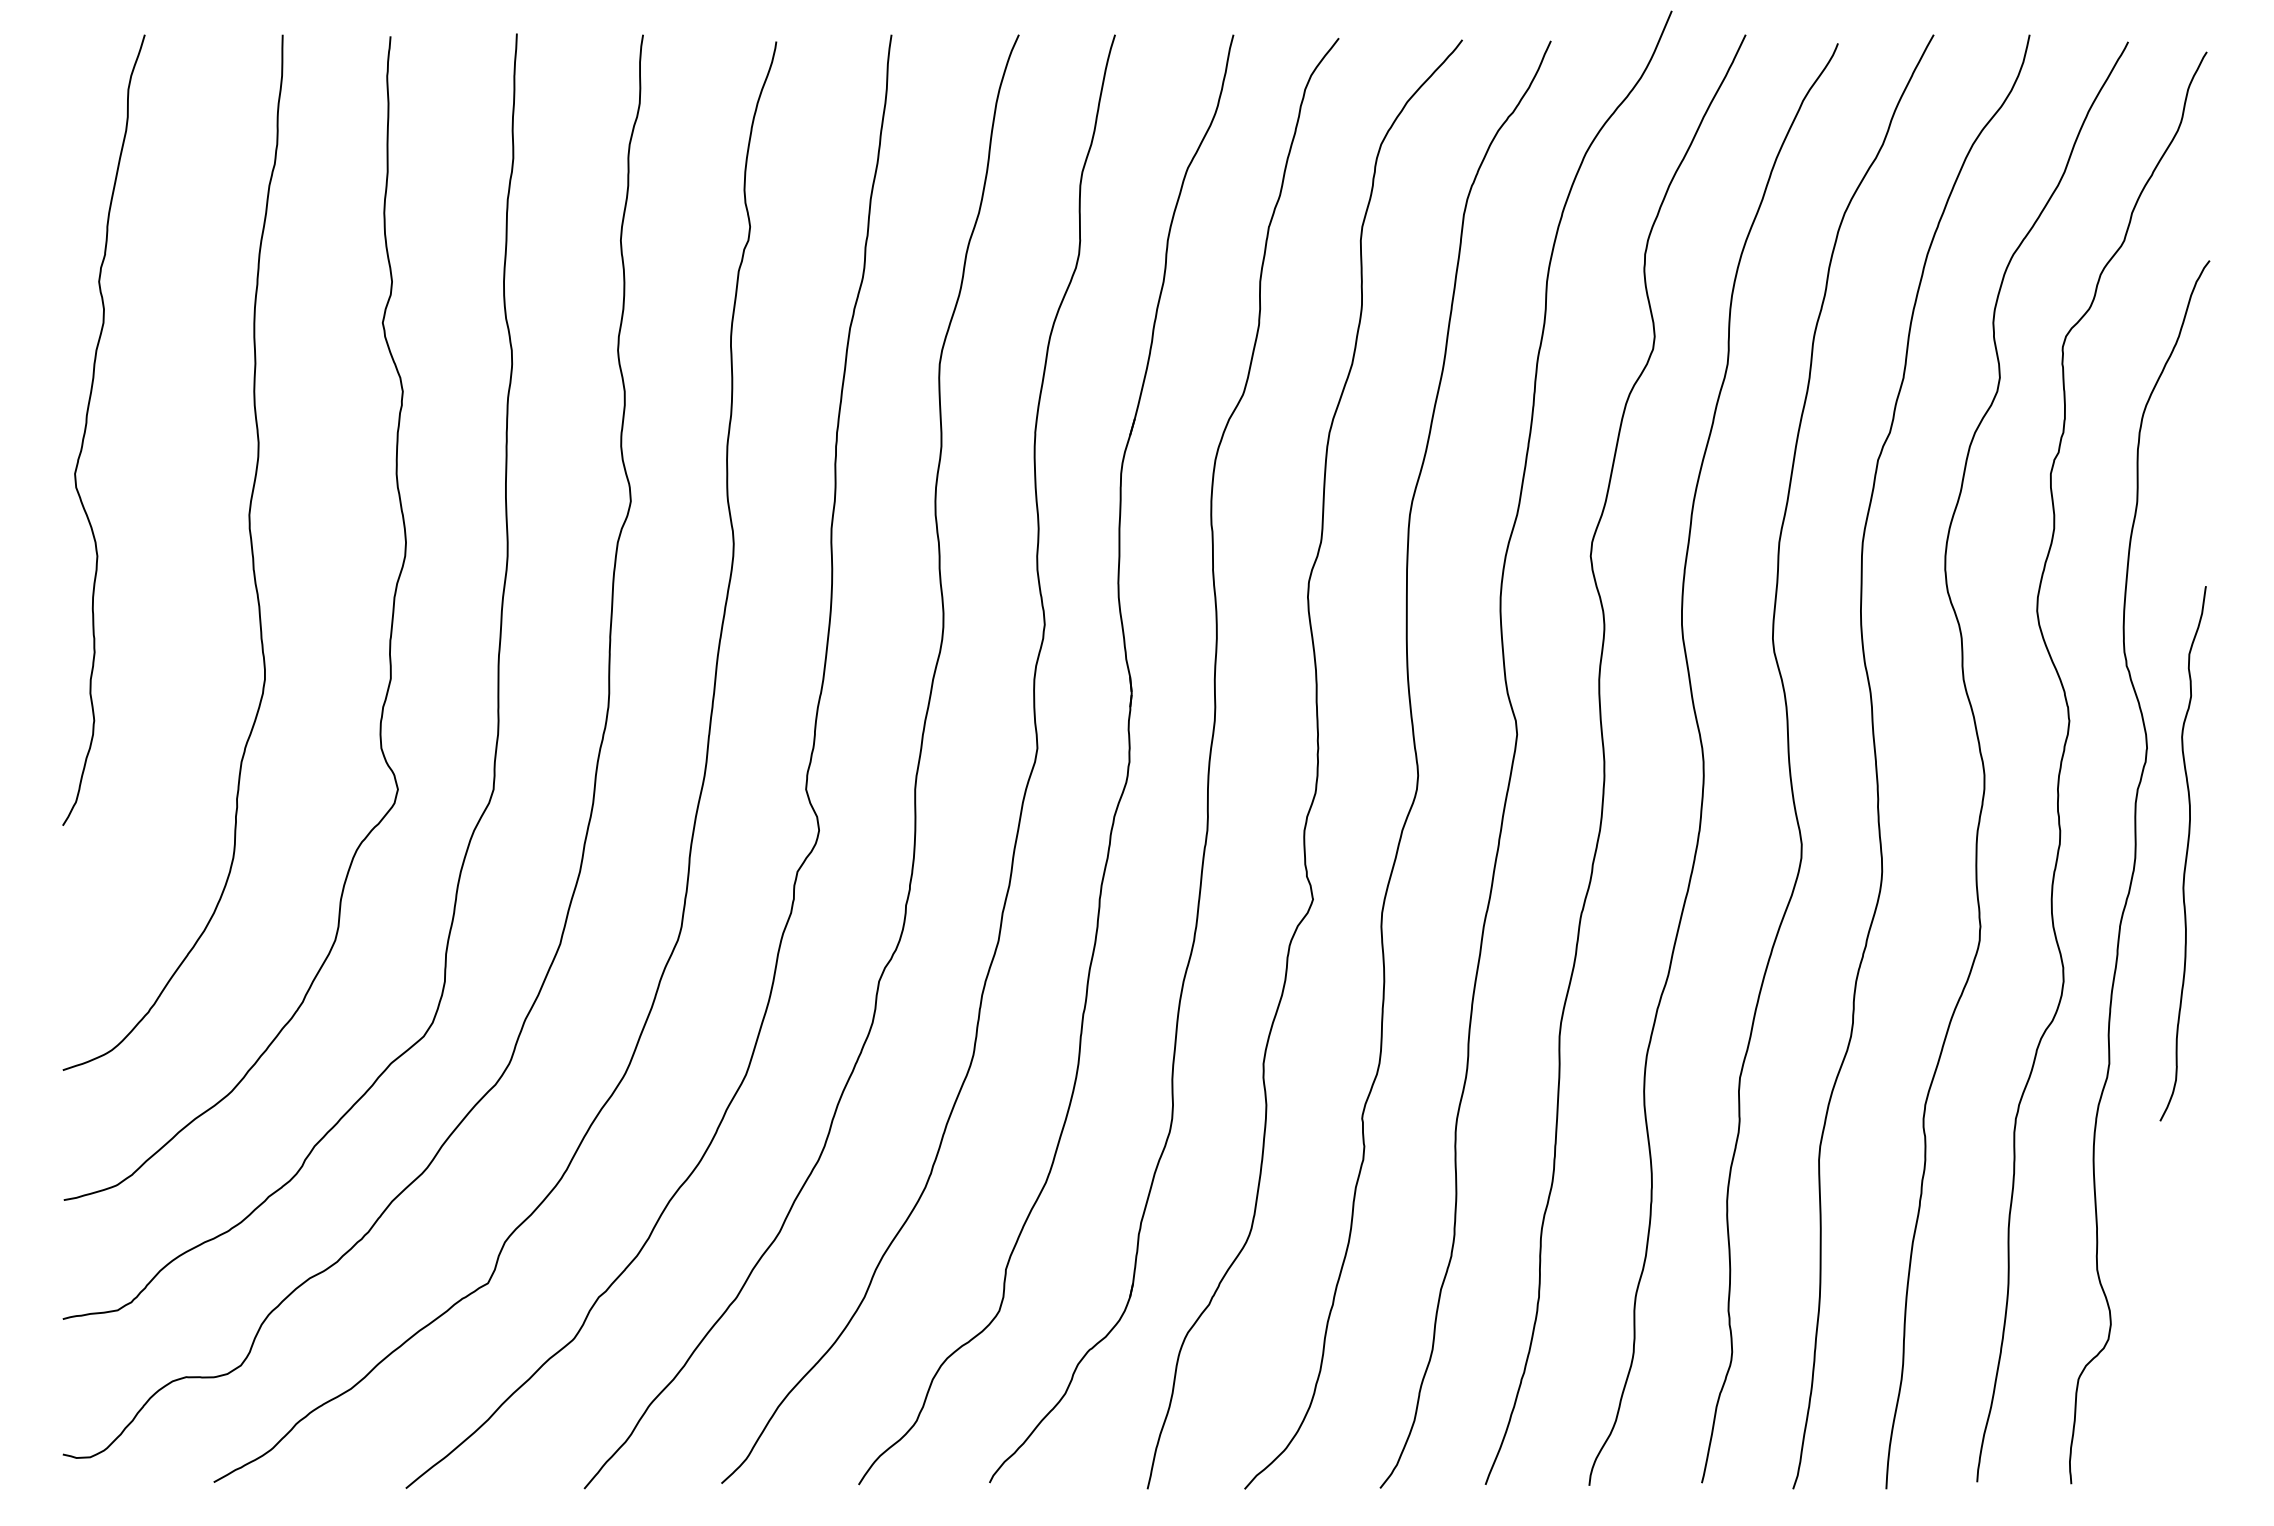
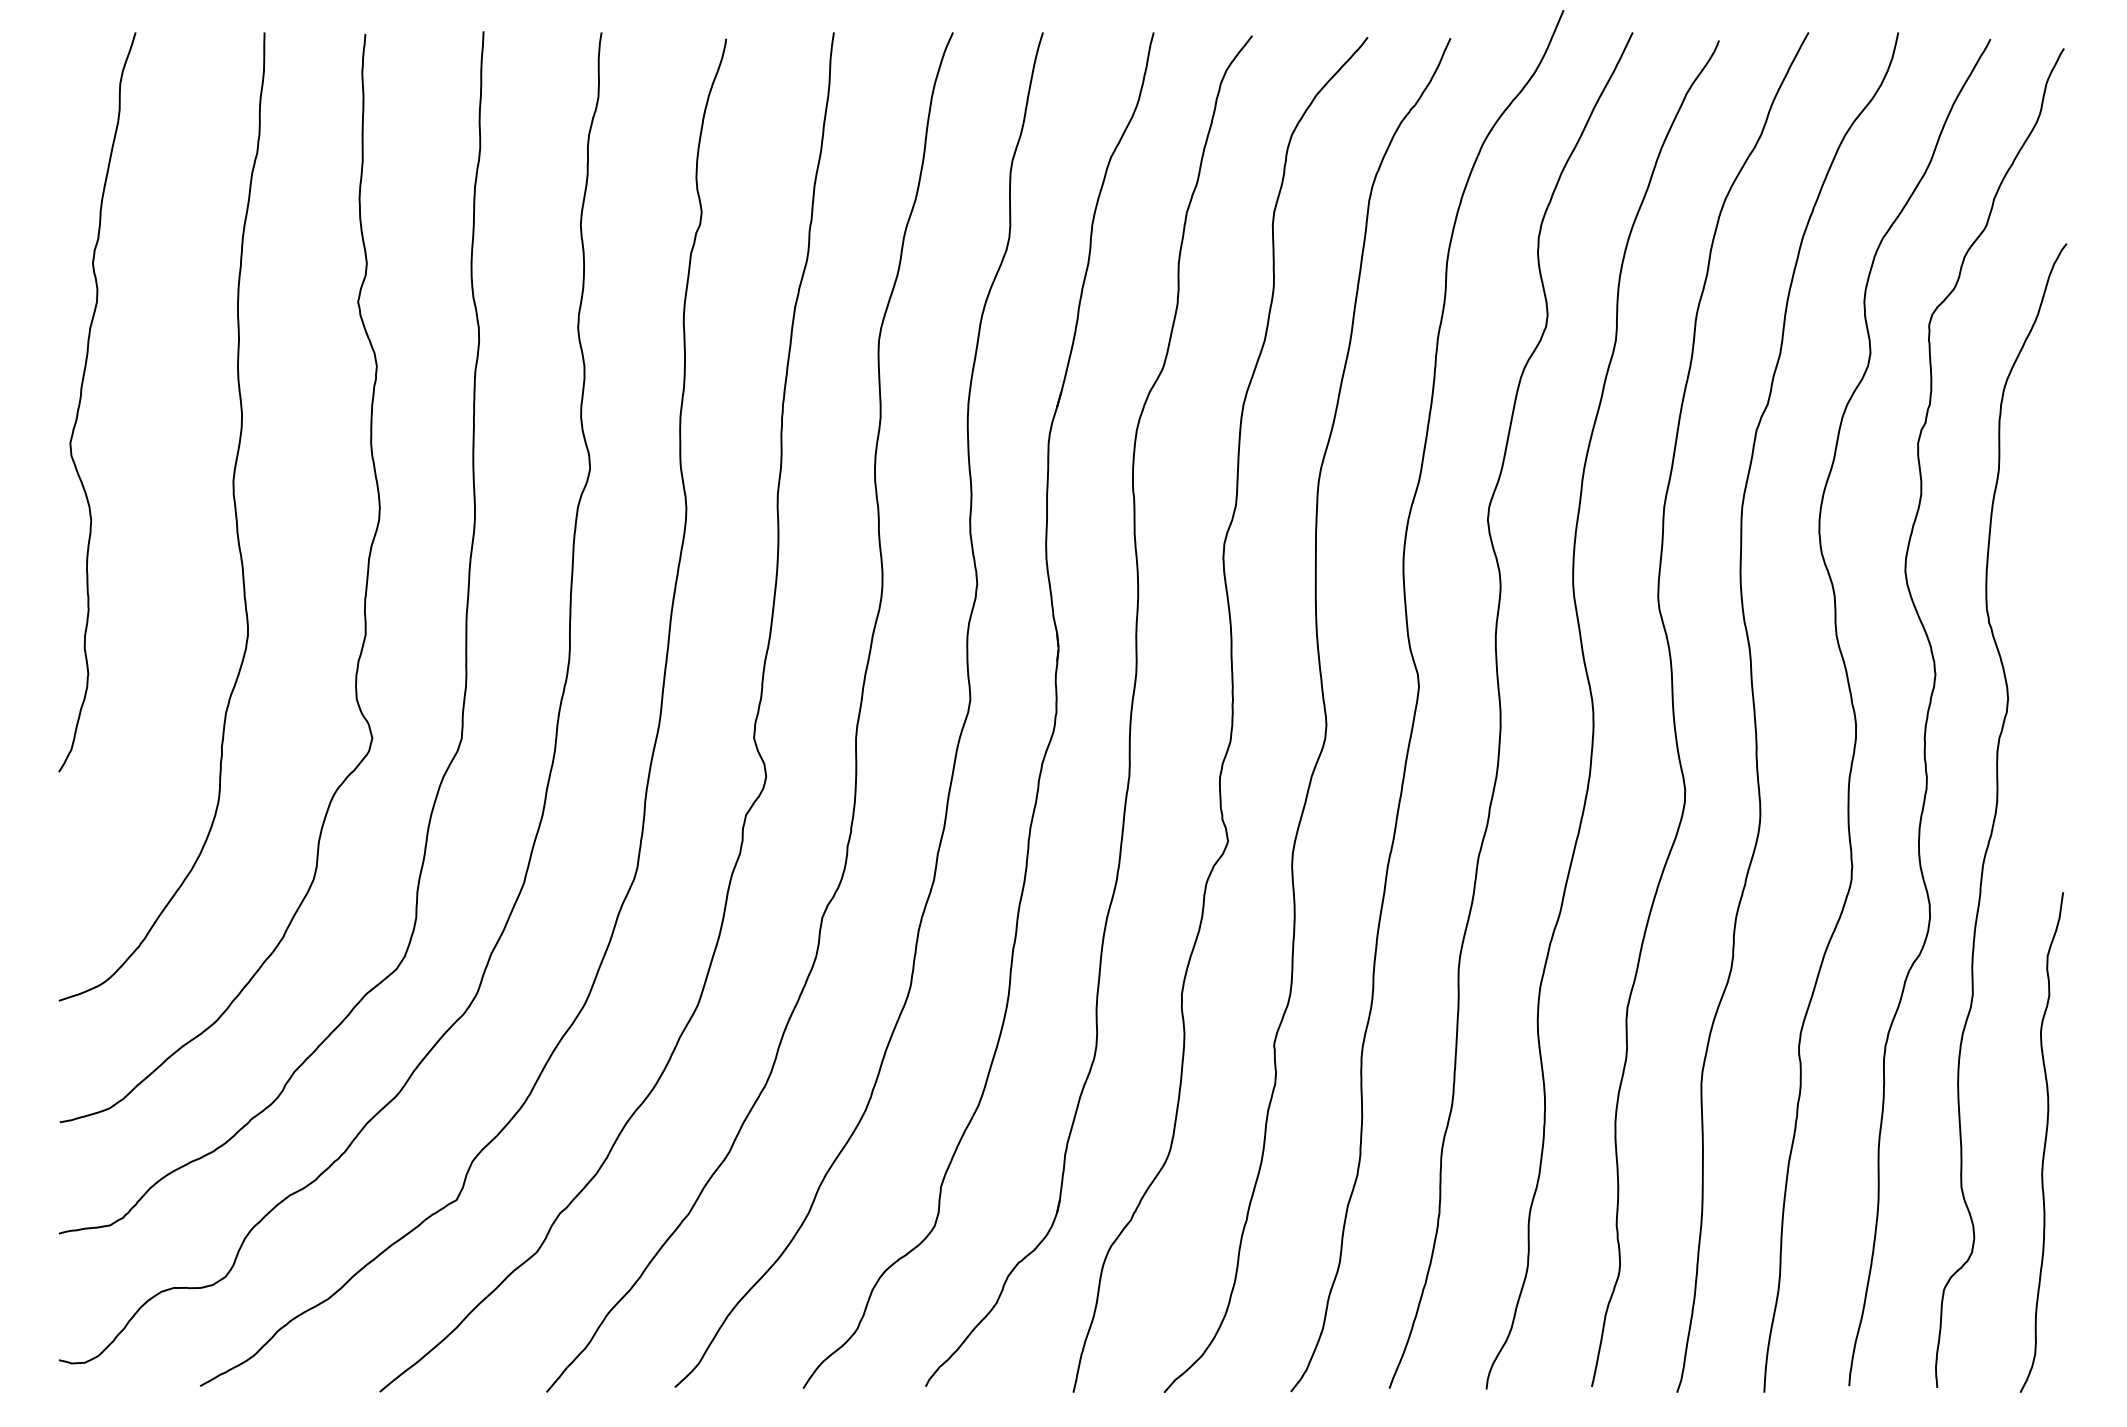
curve: (2185, 854) -> (2044, 1143), moved

